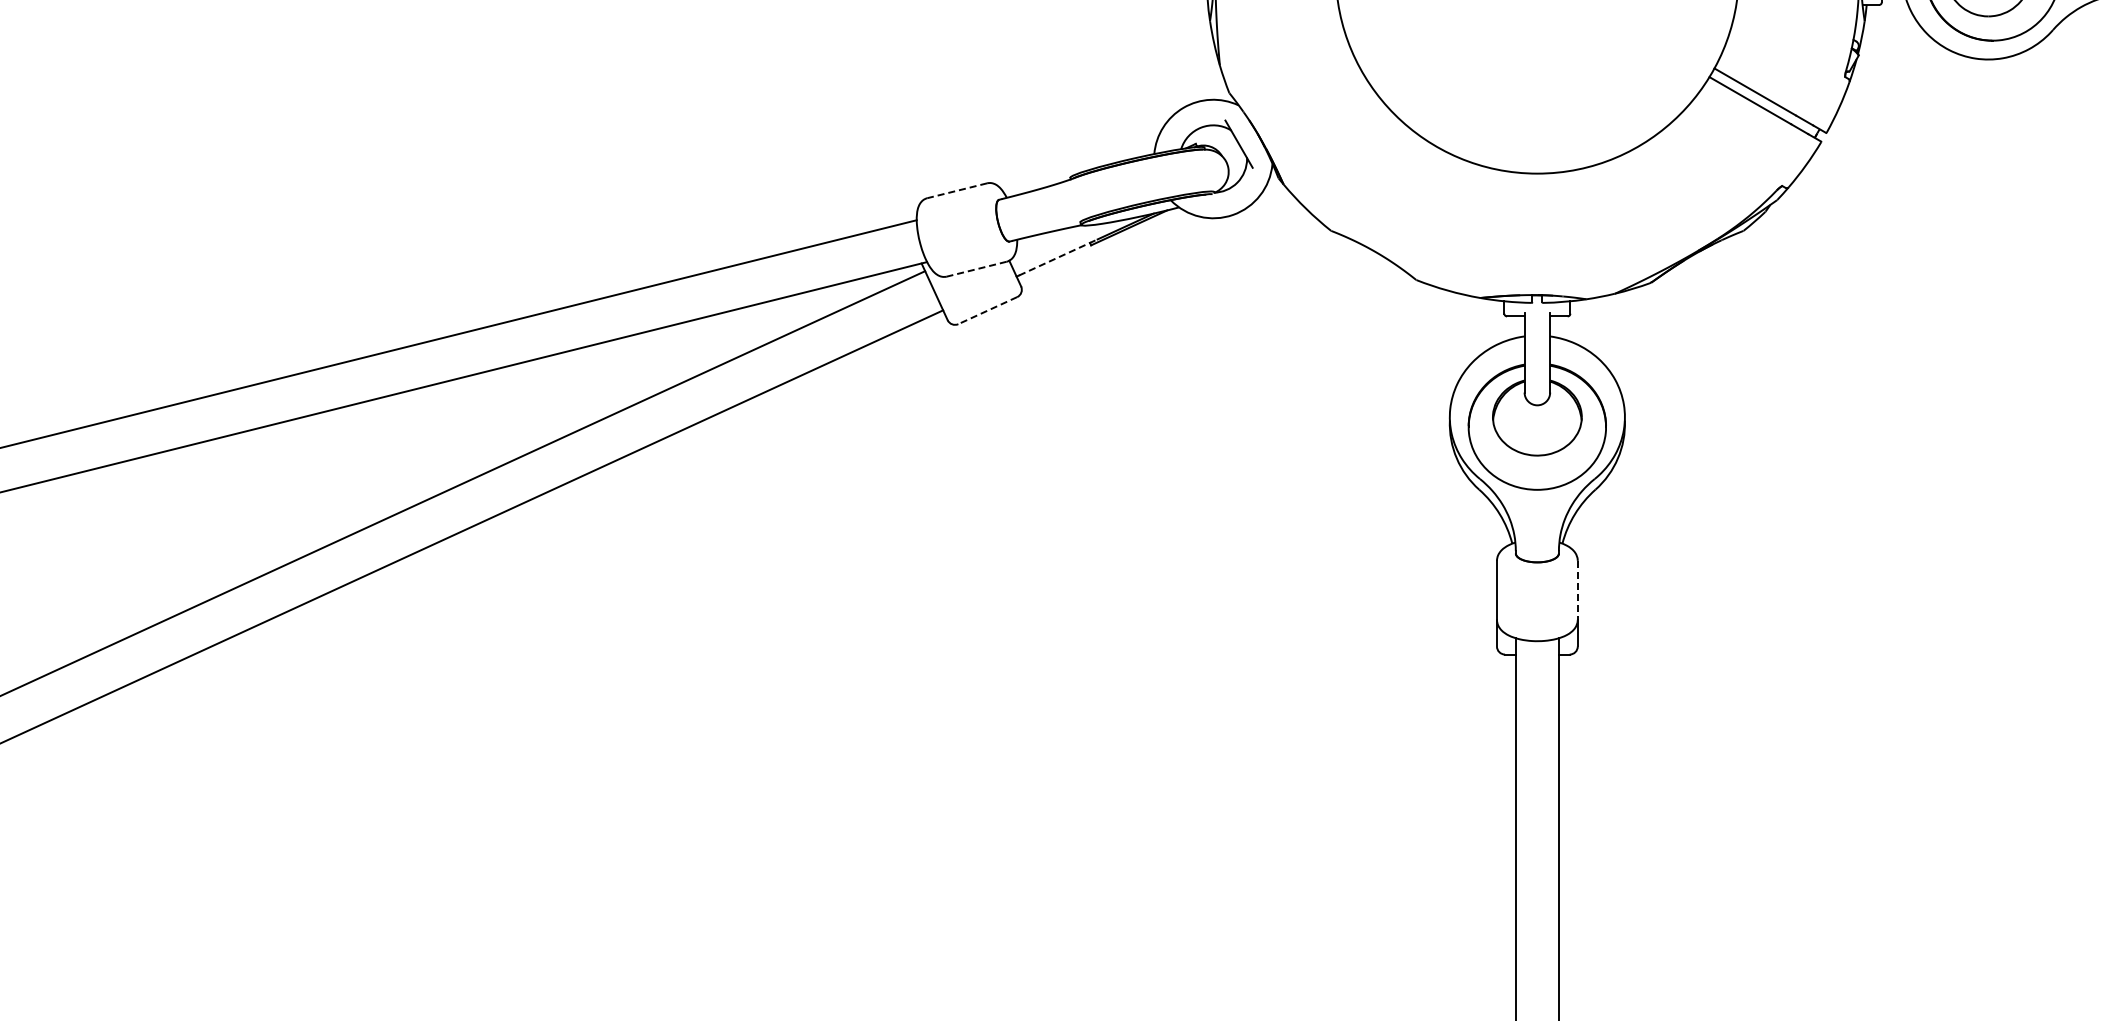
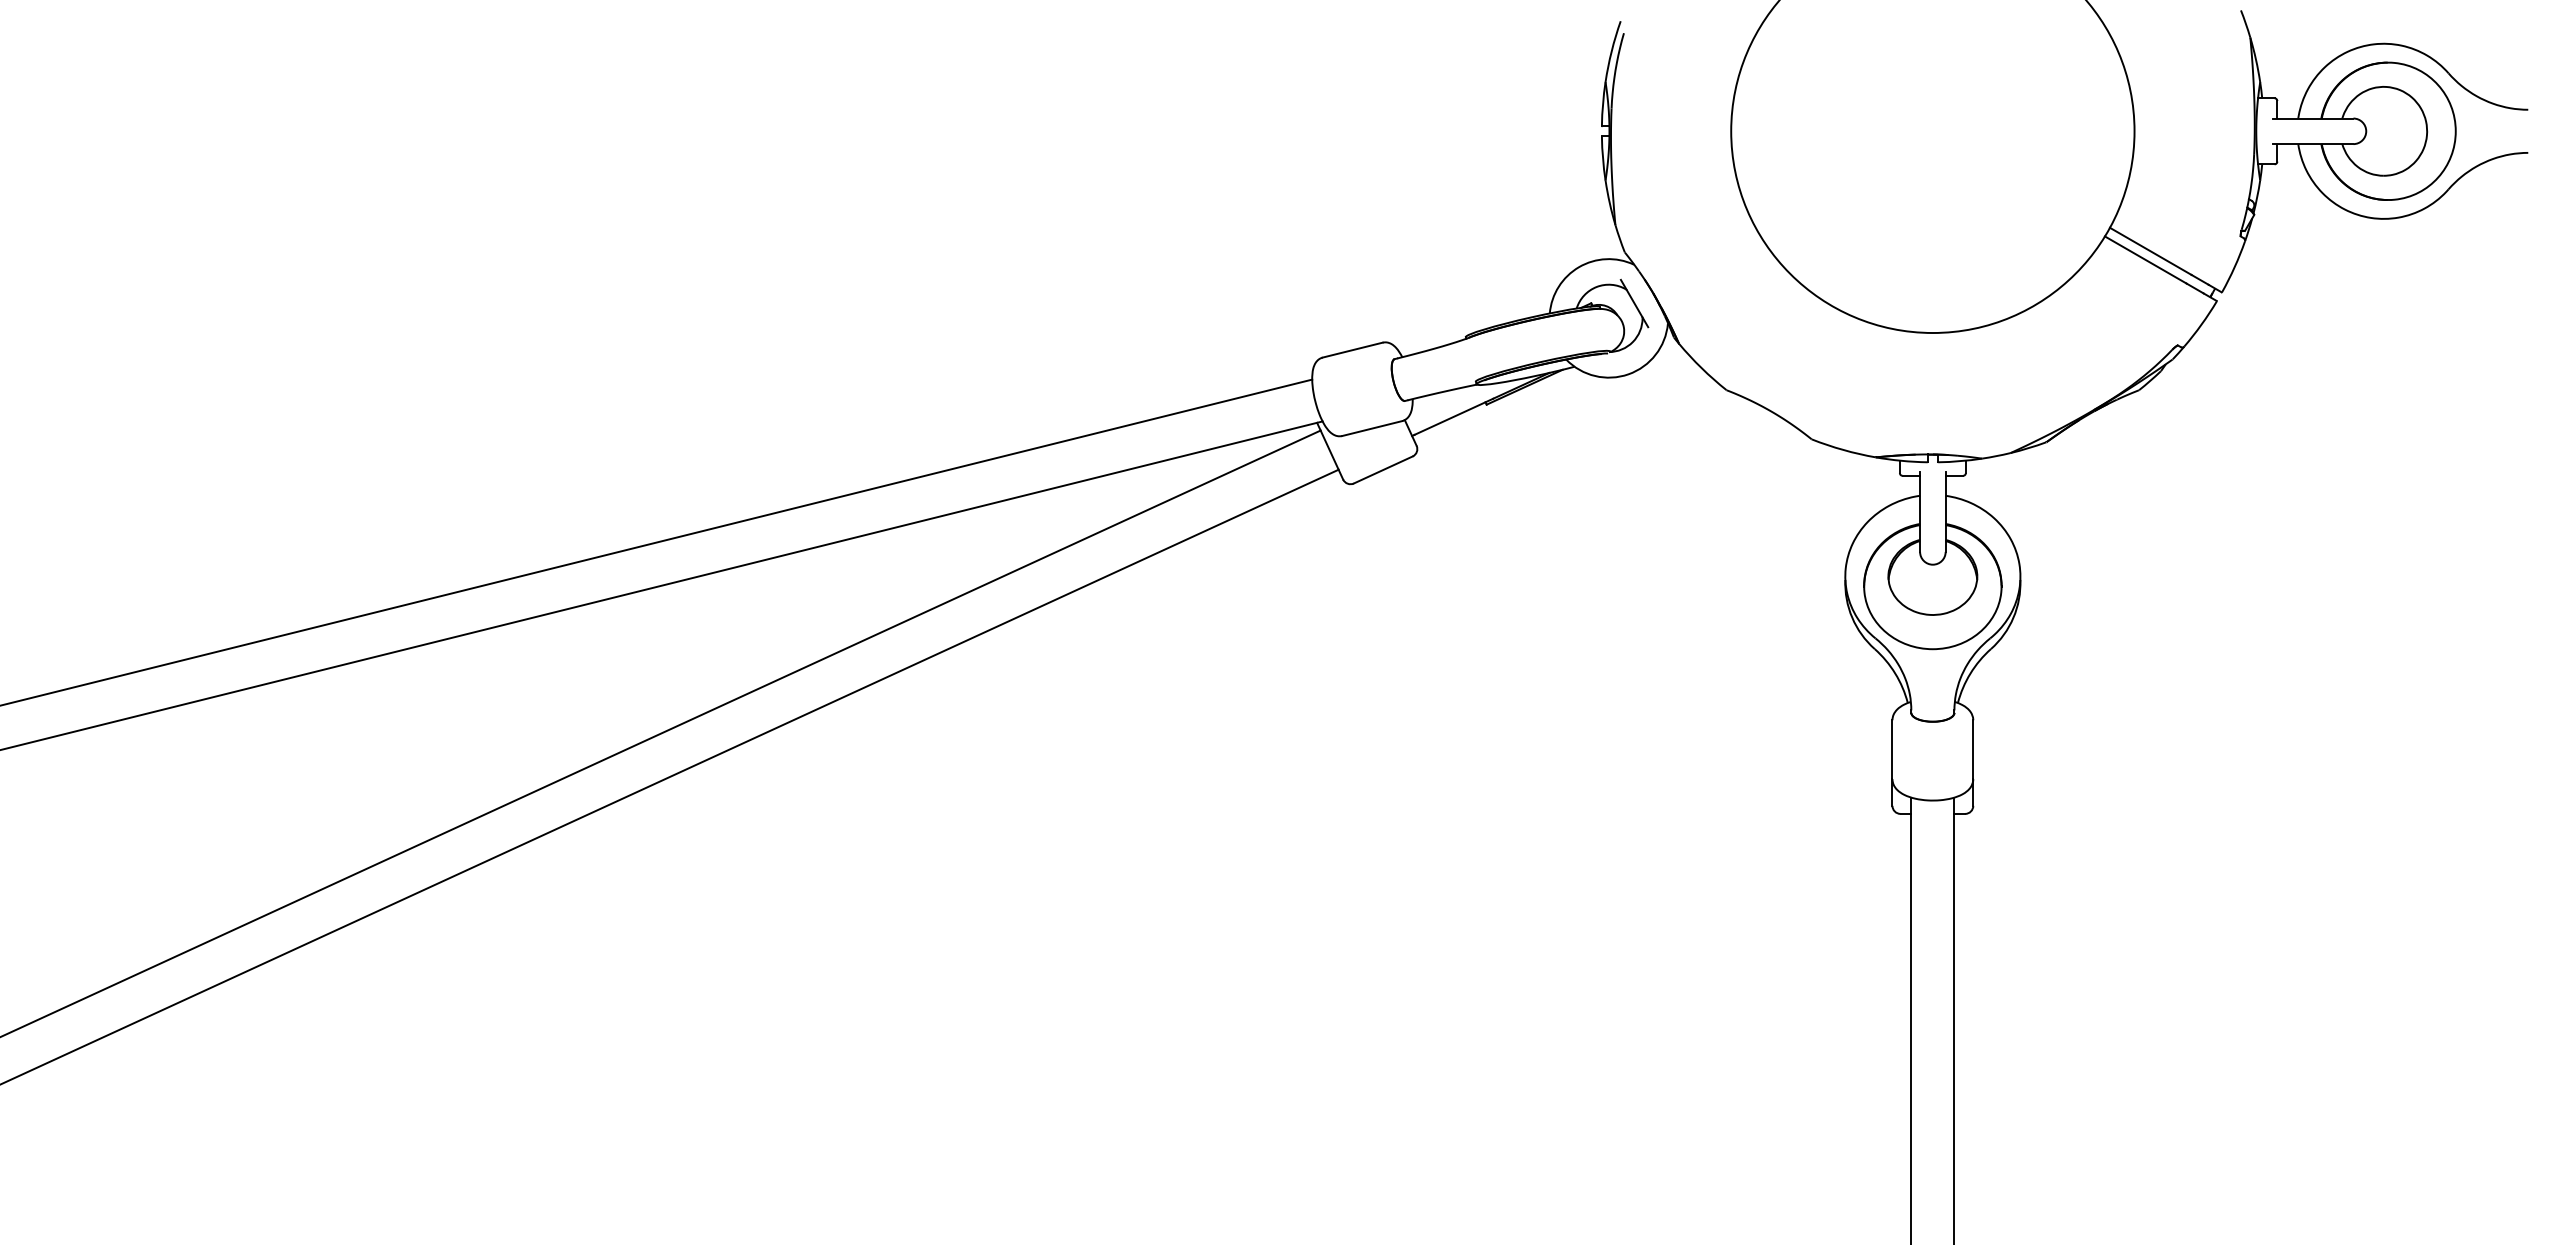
line: (957, 191) -> (1352, 350), dashed -> solid
line: (1059, 257) -> (1454, 416), dashed -> solid
line: (977, 269) -> (1372, 428), dashed -> solid
line: (987, 311) -> (1382, 470), dashed -> solid
line: (1578, 591) -> (1973, 750), dashed -> solid

